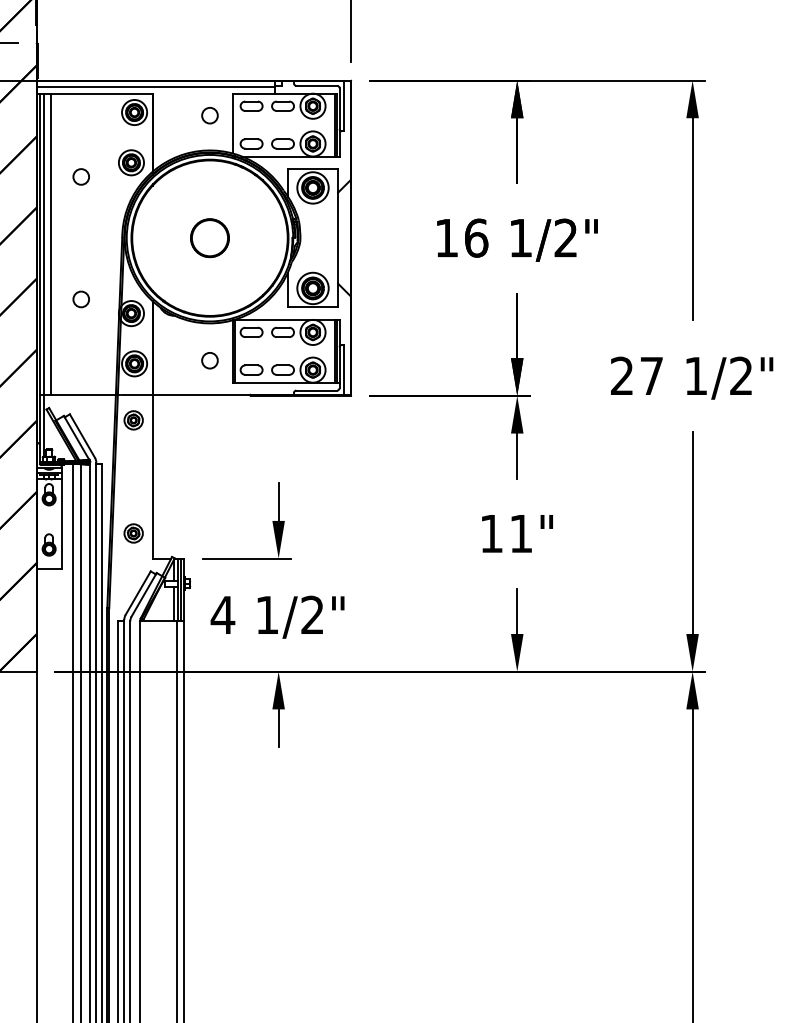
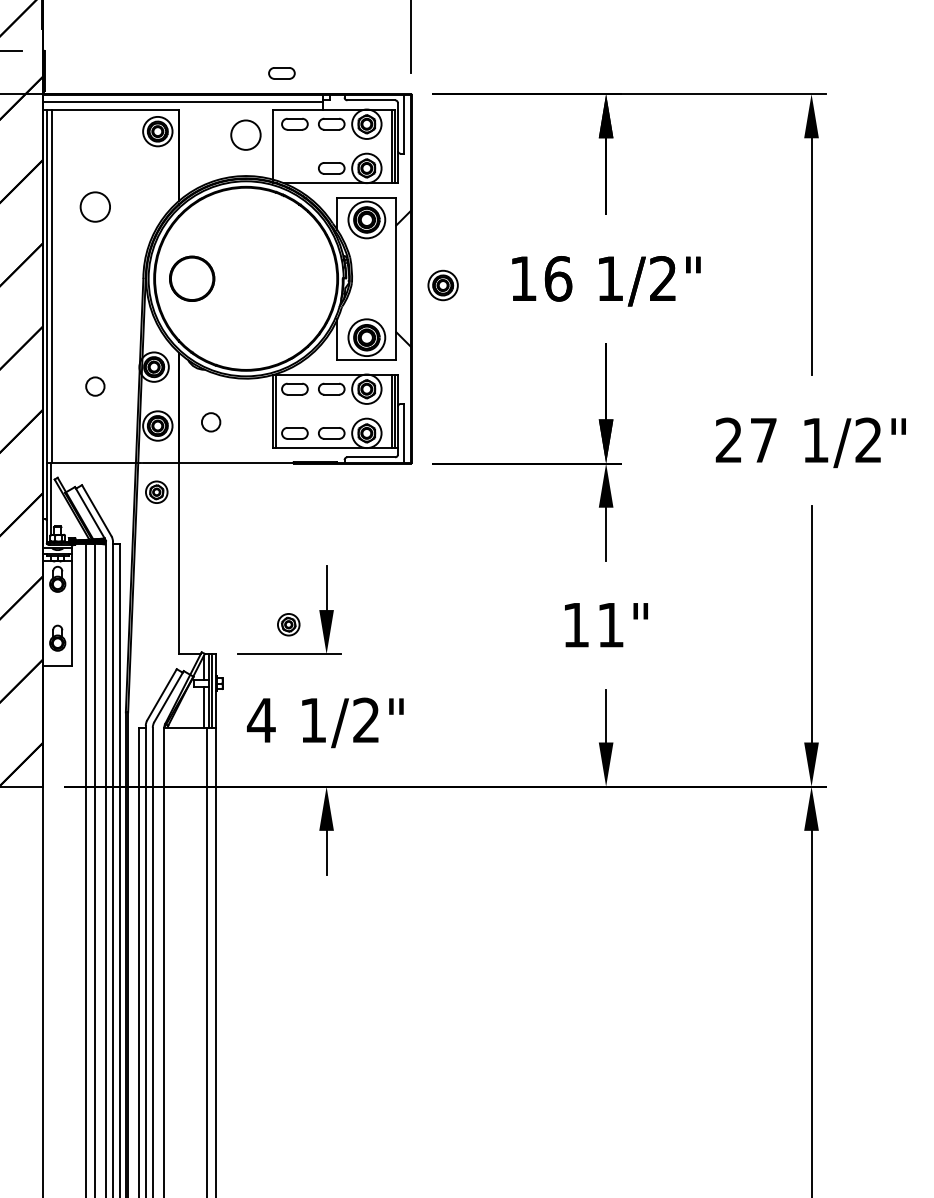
circle: (210, 115) -> (246, 135), size x1.6
part: (251, 144) -> (281, 73), moved
part: (130, 162) -> (442, 285), moved
circle: (81, 176) -> (95, 206), size x1.6
circle: (210, 237) -> (192, 278), moved
line: (50, 243) -> (59, 285), removed
circle: (81, 299) -> (95, 386), moved
circle: (210, 360) -> (211, 422), moved
part: (133, 533) -> (288, 624), moved

